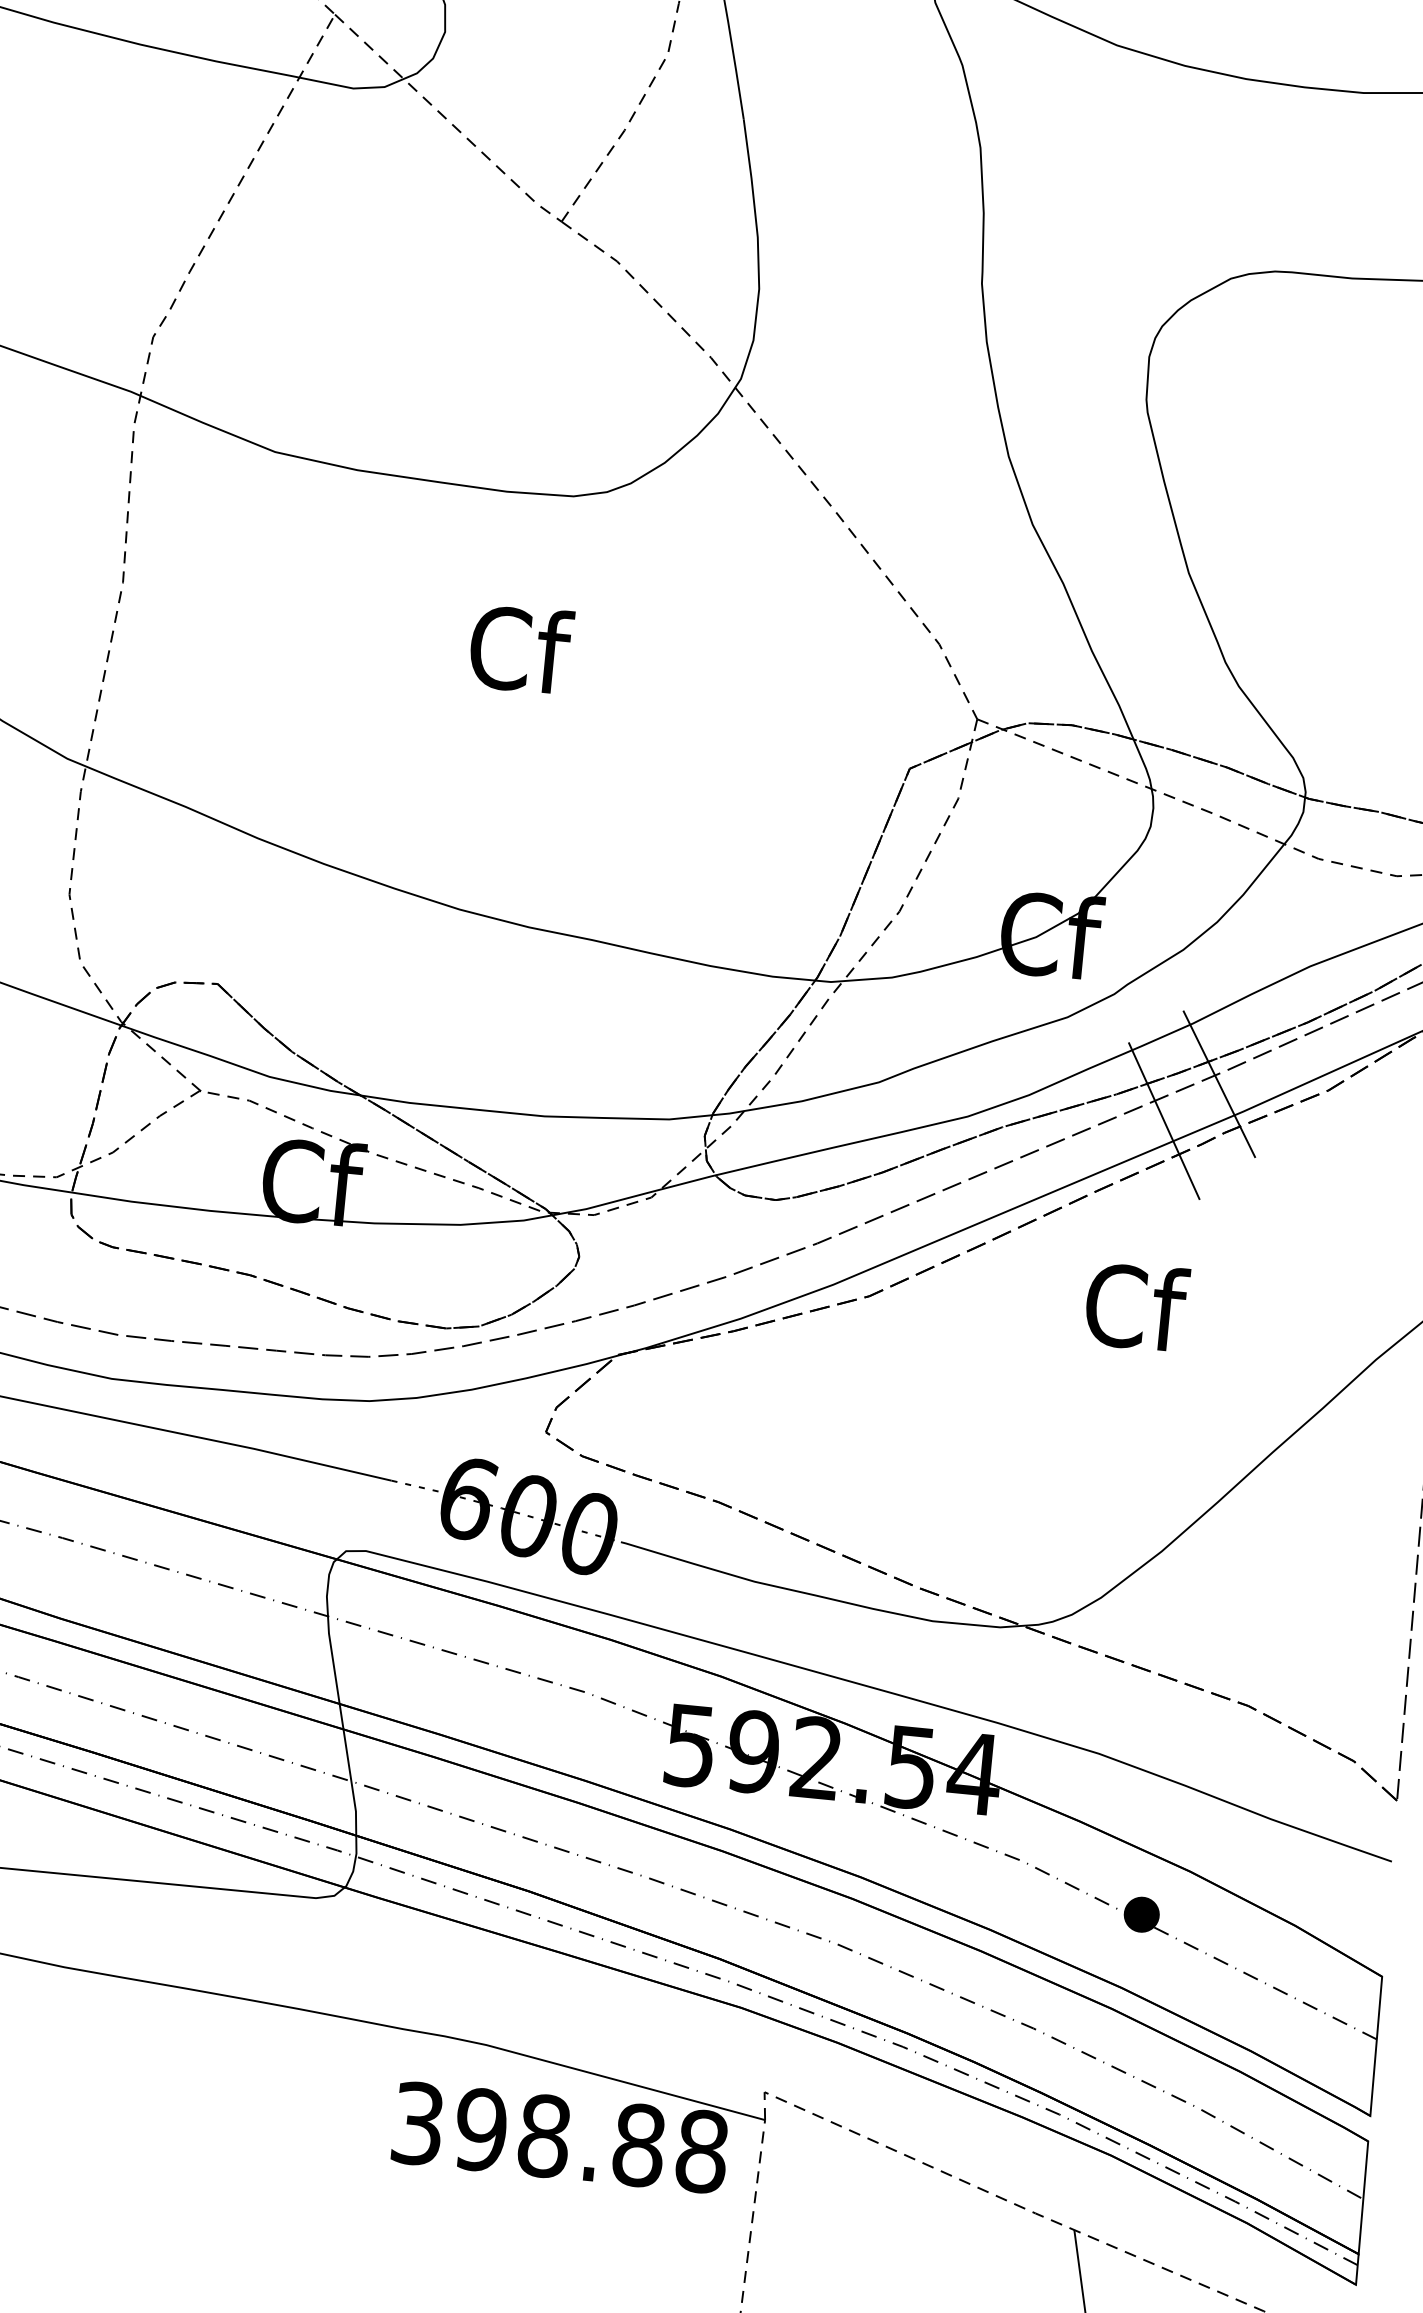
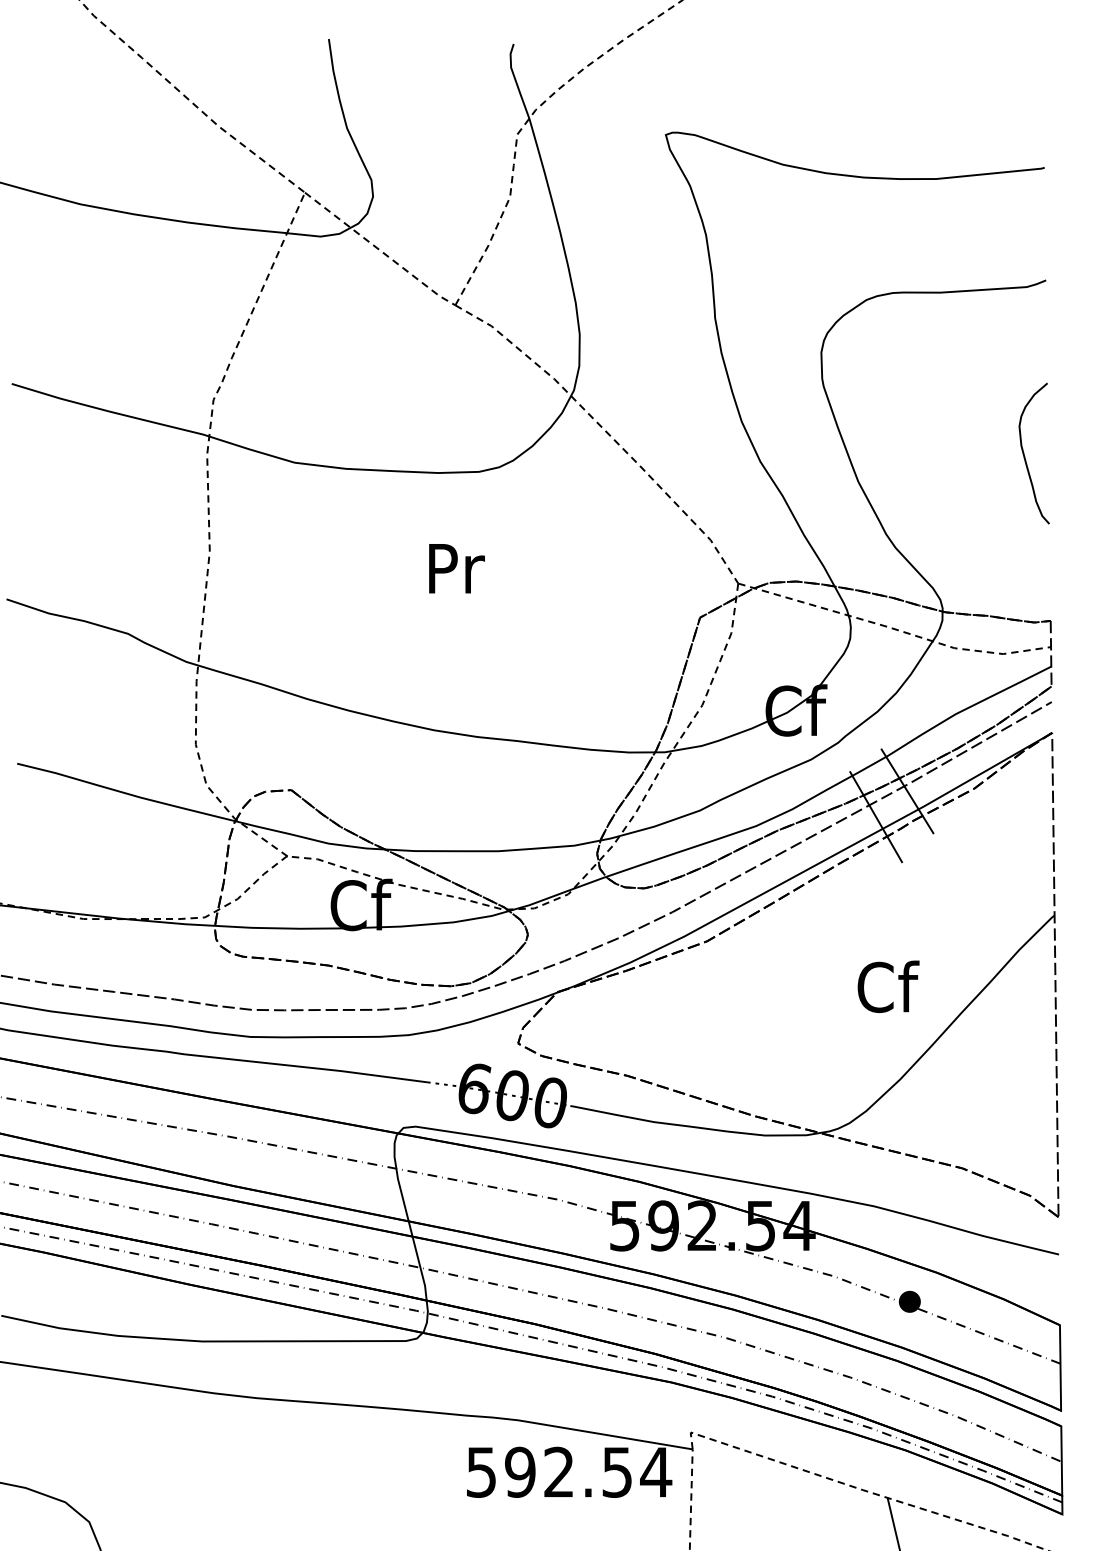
text: (521, 648) -> (456, 567), Cf -> Pr
text: (1136, 1306) -> (888, 986), moved
text: (561, 2136) -> (569, 1471), 398.88 -> 592.54

